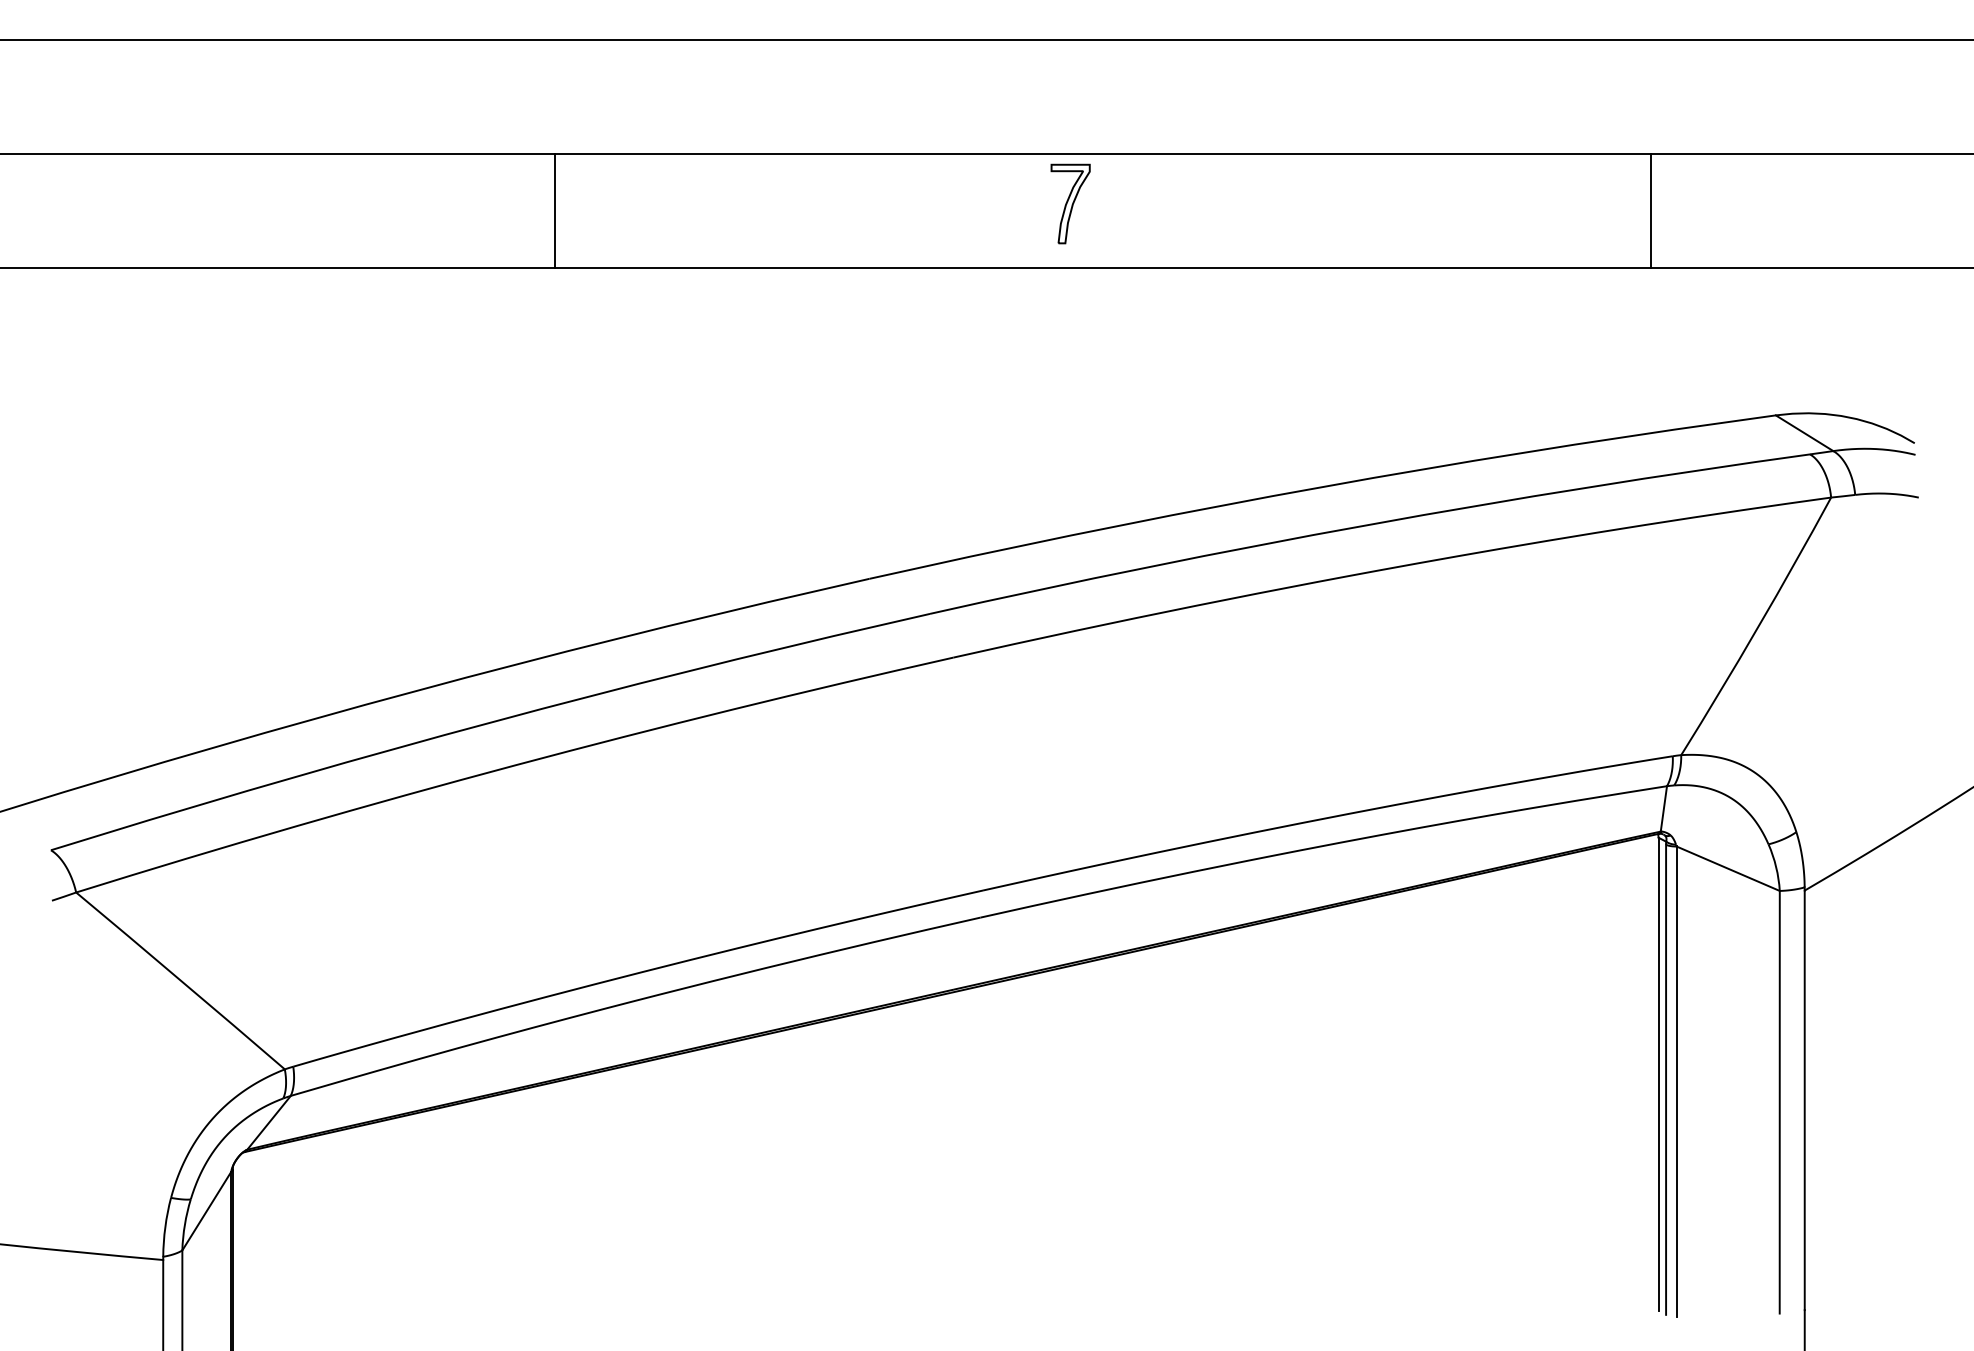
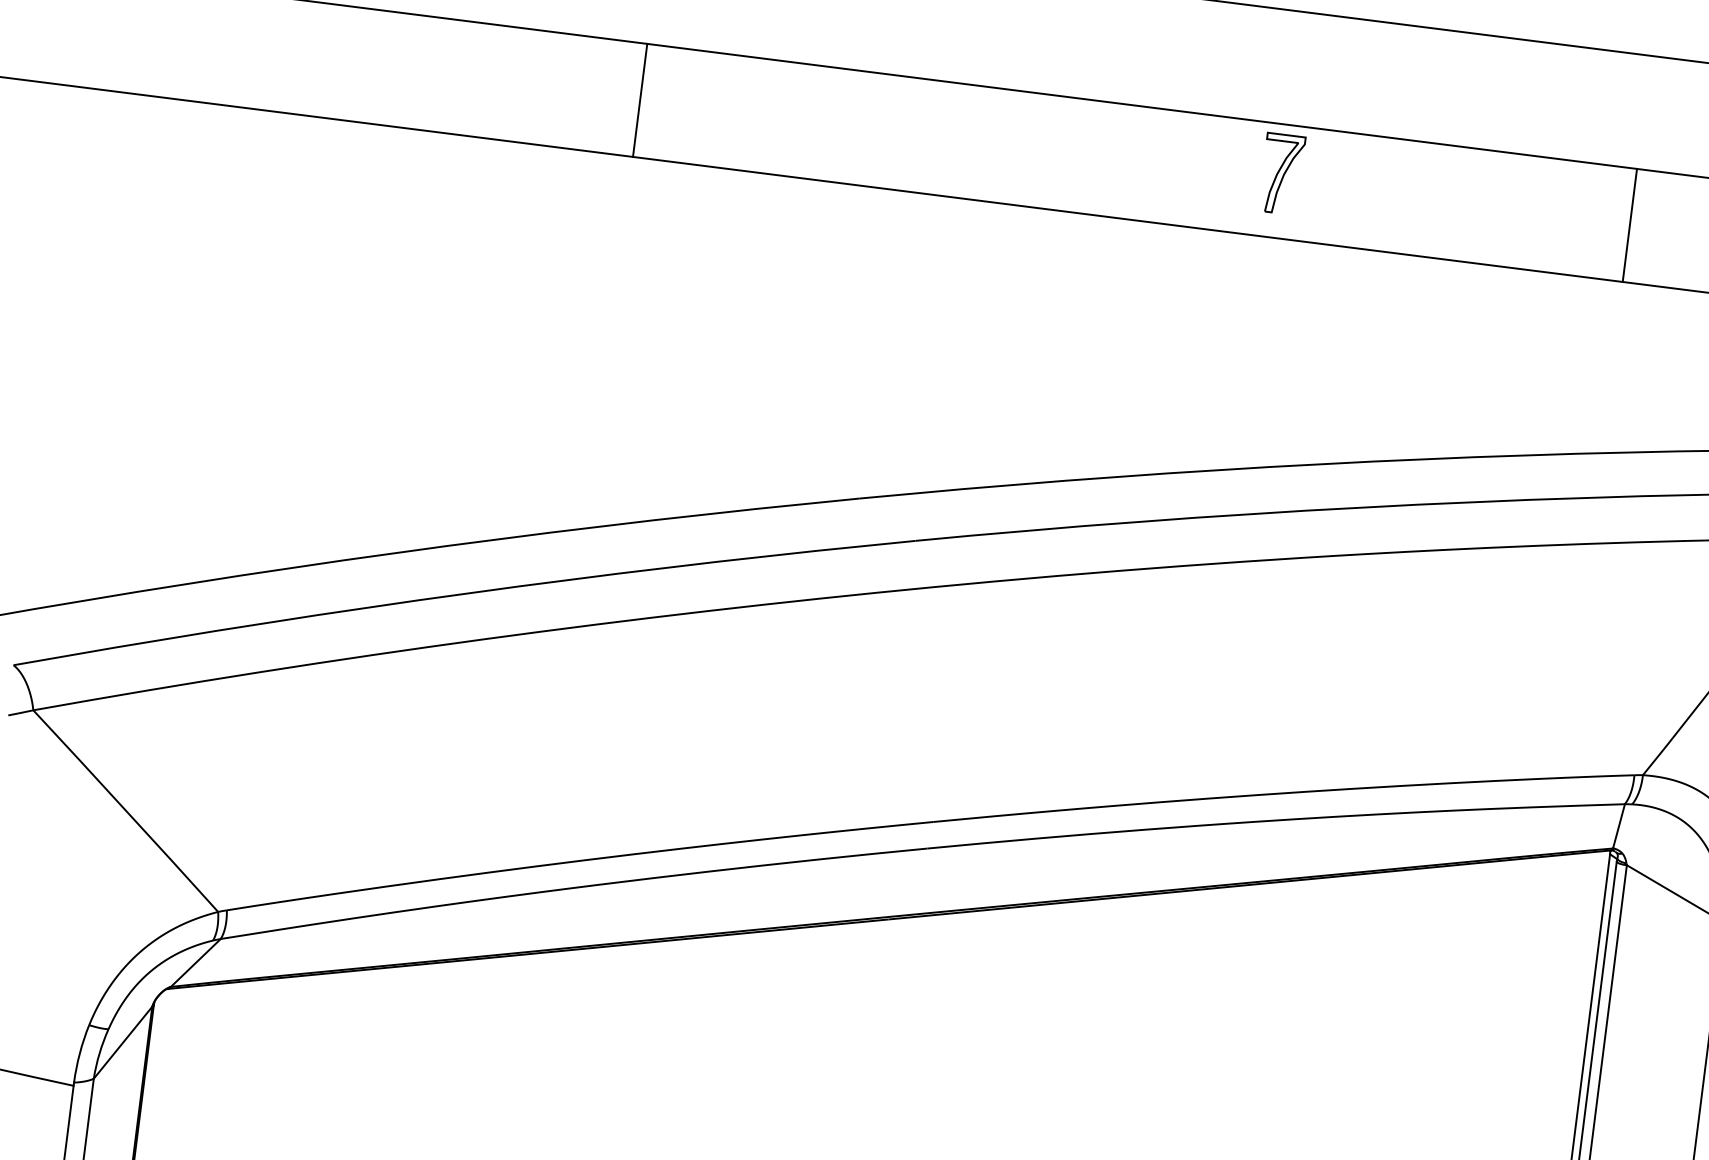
part: (1070, 203) -> (1281, 173), moved
line: (554, 211) -> (639, 100), moved
line: (1651, 211) -> (1629, 225), moved

